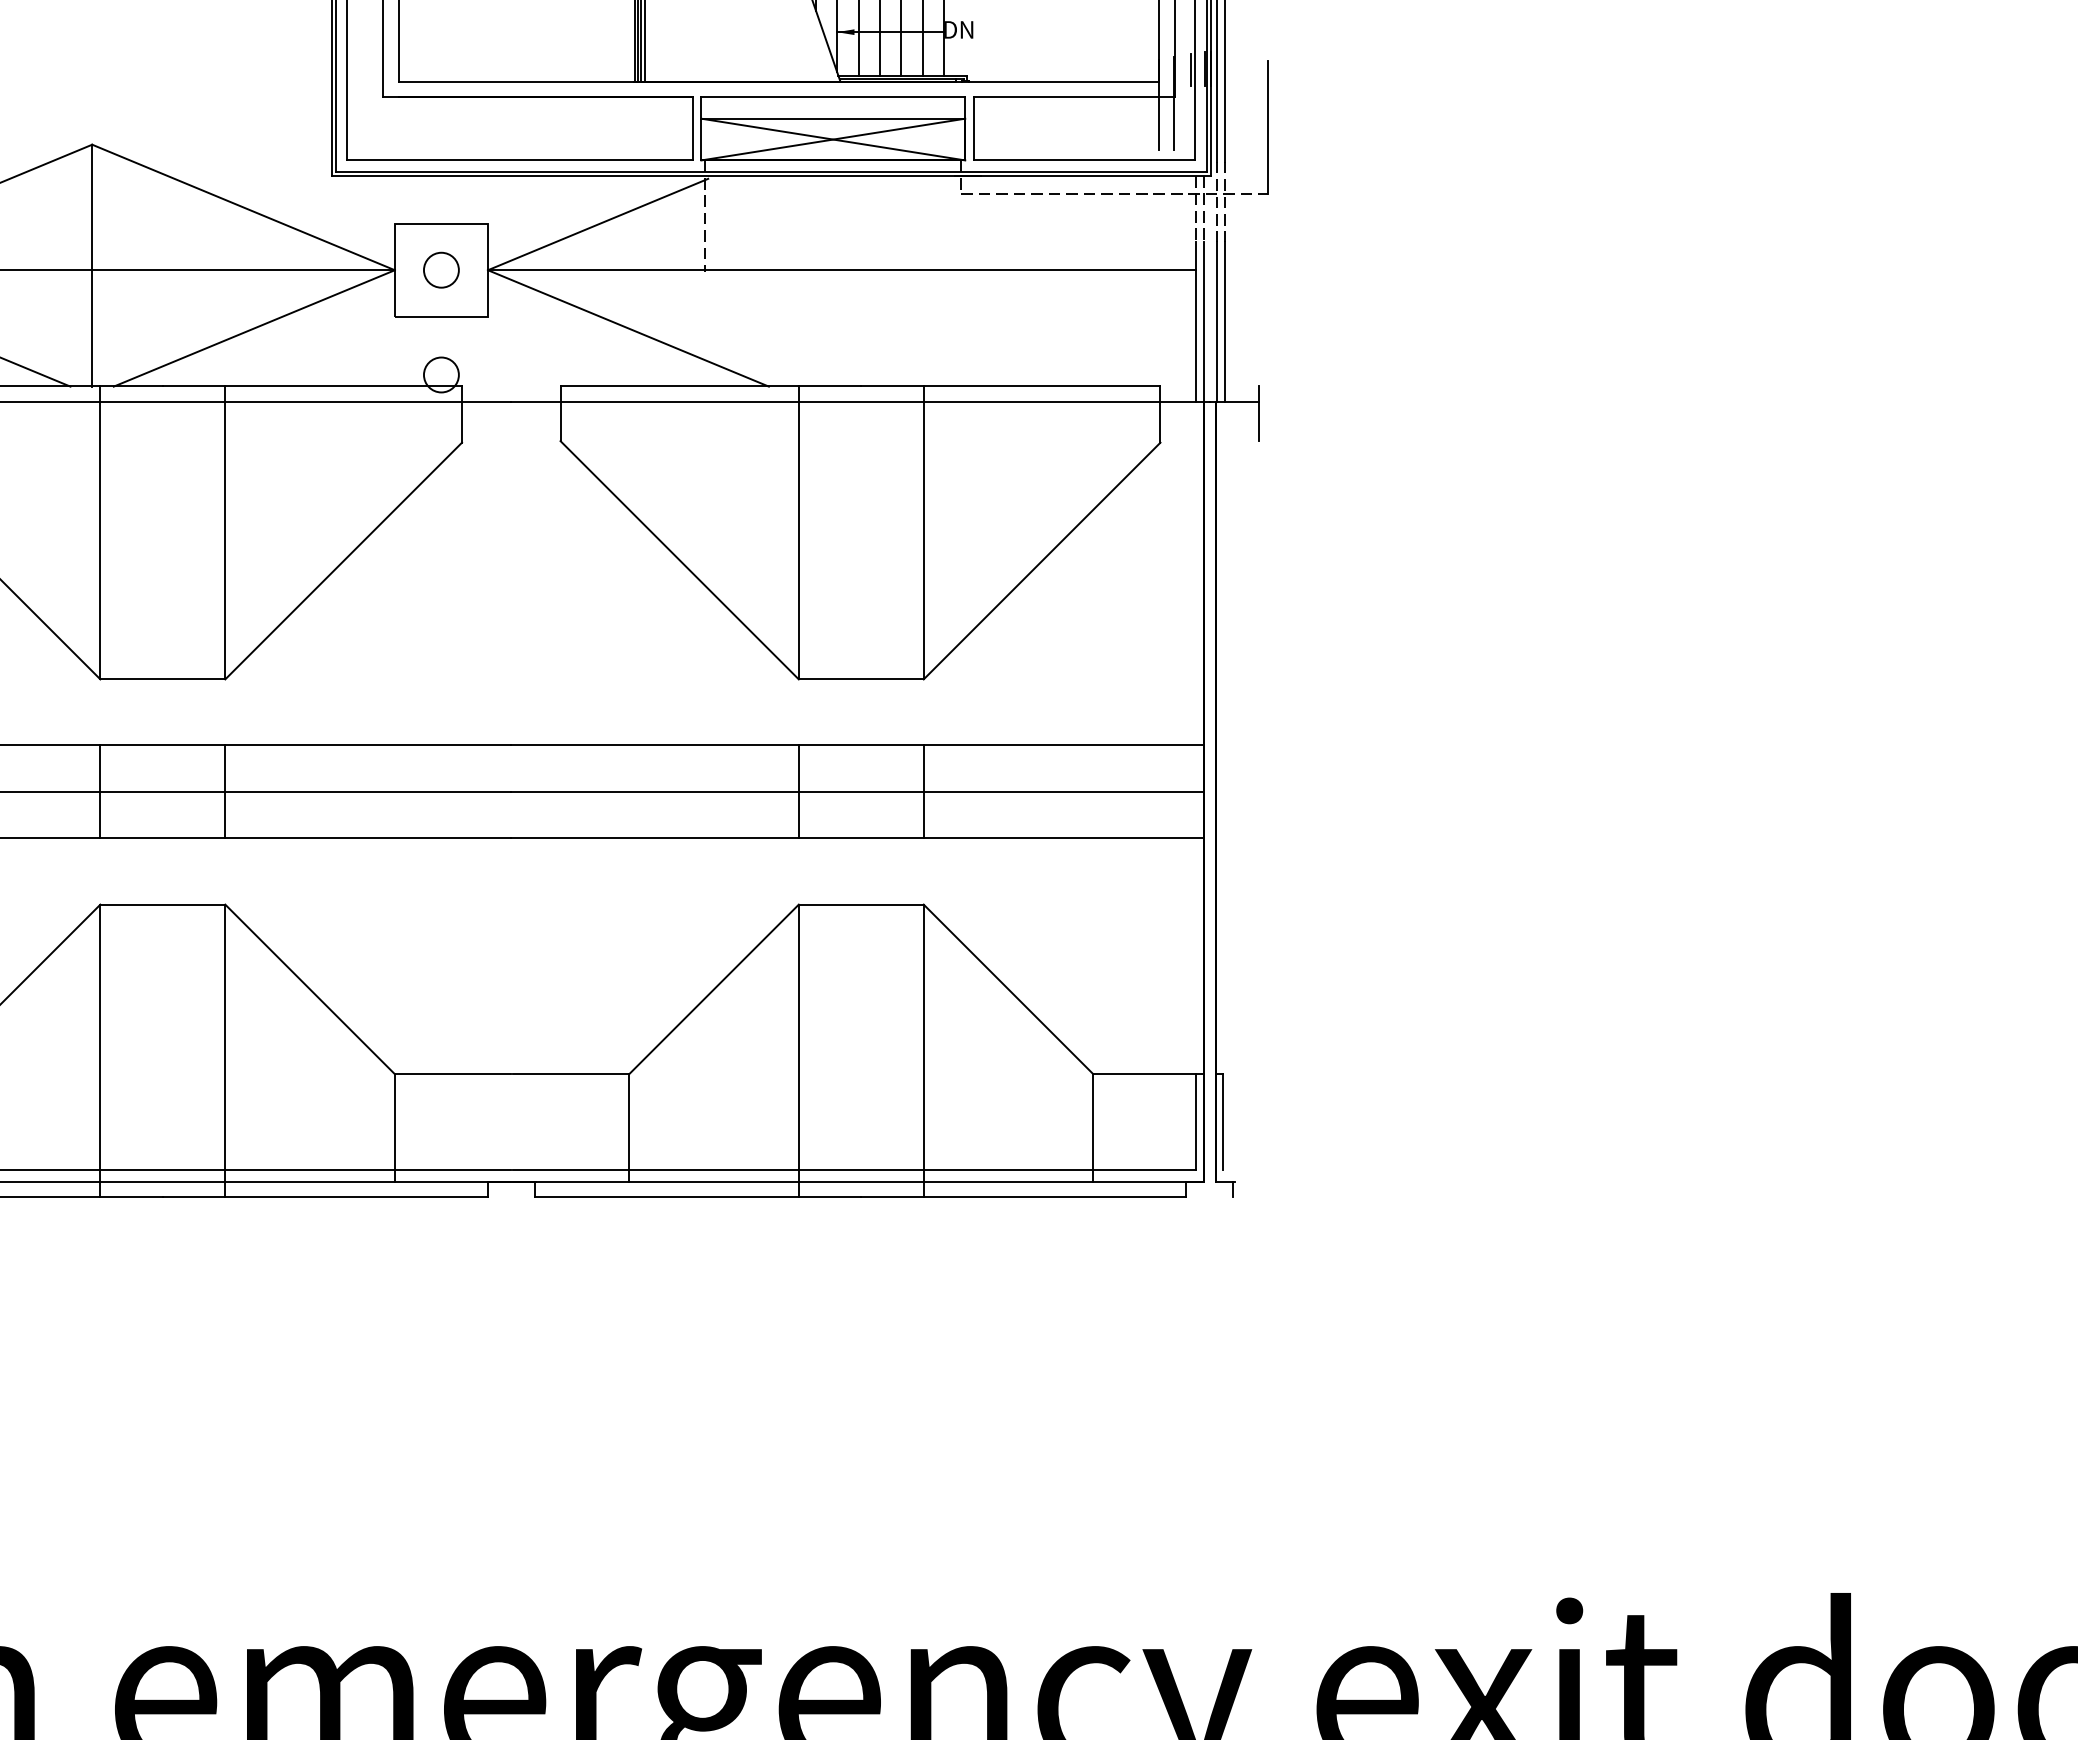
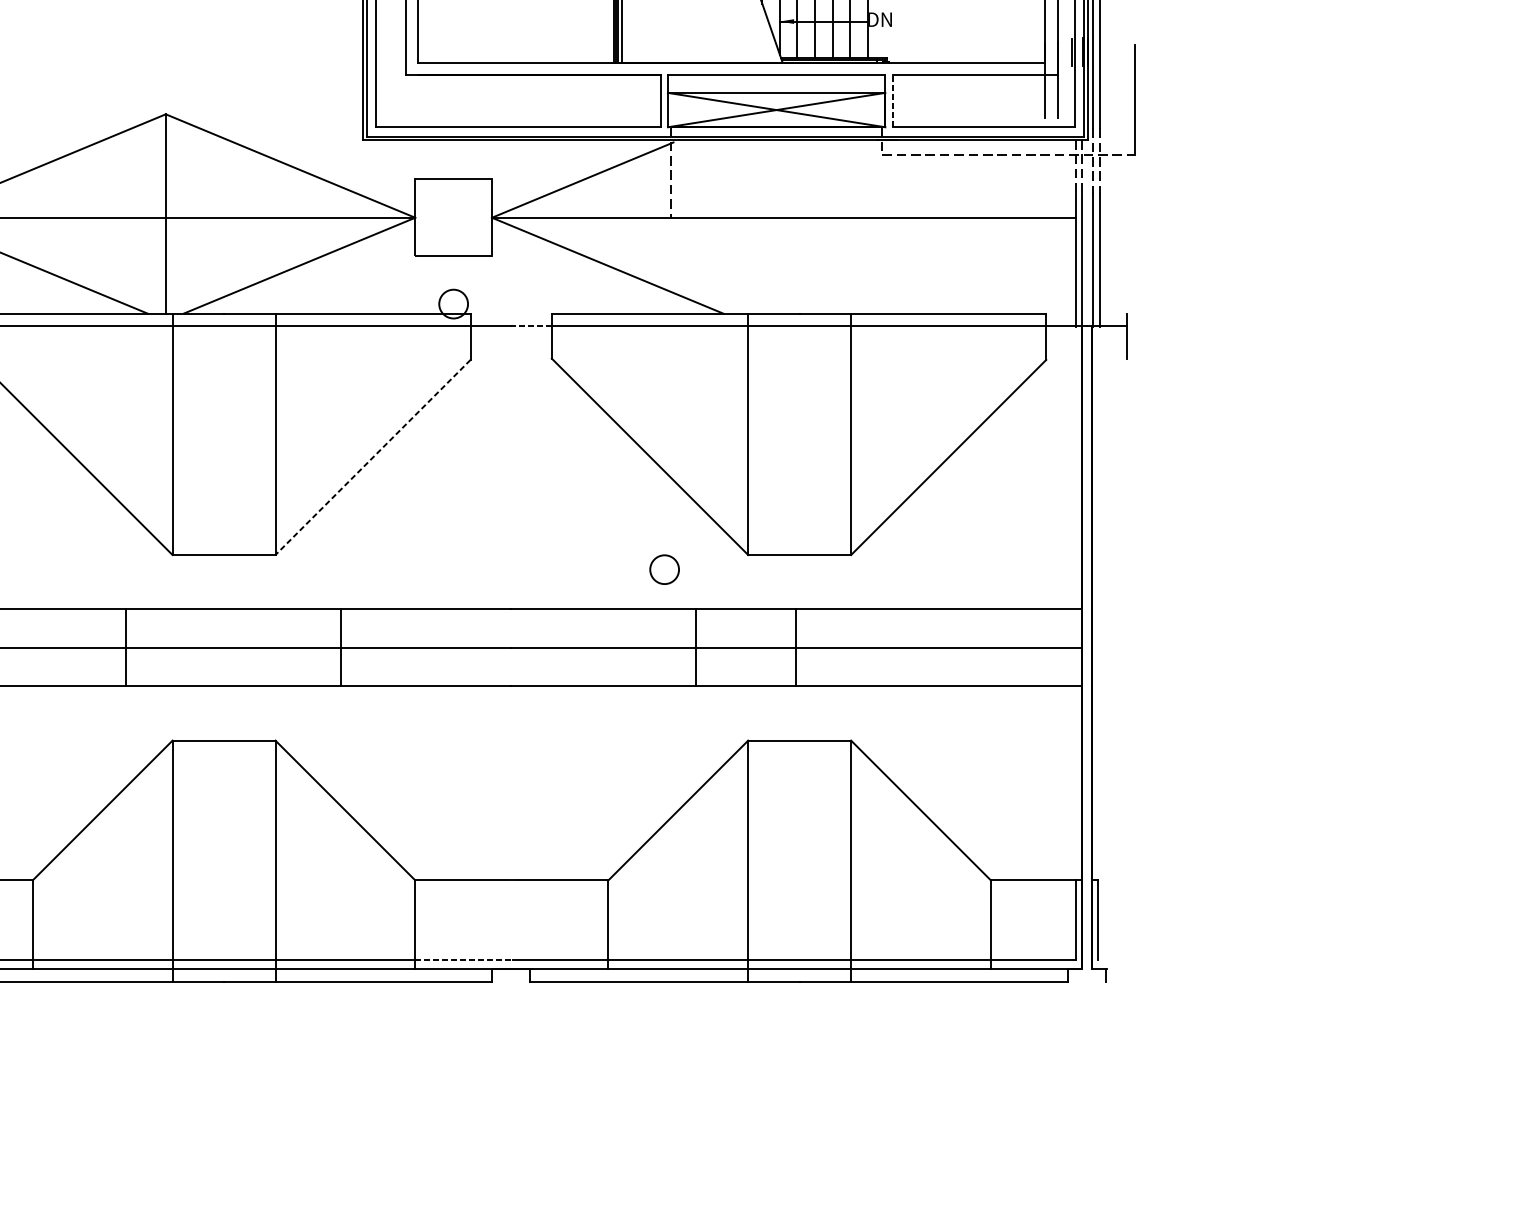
line: (974, 128) -> (892, 100), solid -> dashed
circle: (441, 269) -> (664, 569), moved
line: (535, 401) -> (531, 325), solid -> dashed
line: (343, 561) -> (372, 457), solid -> dashed
line: (100, 791) -> (125, 647), moved
line: (225, 791) -> (340, 647), moved
line: (798, 791) -> (696, 647), moved
line: (923, 791) -> (795, 647), moved
line: (452, 1170) -> (462, 959), solid -> dashed

